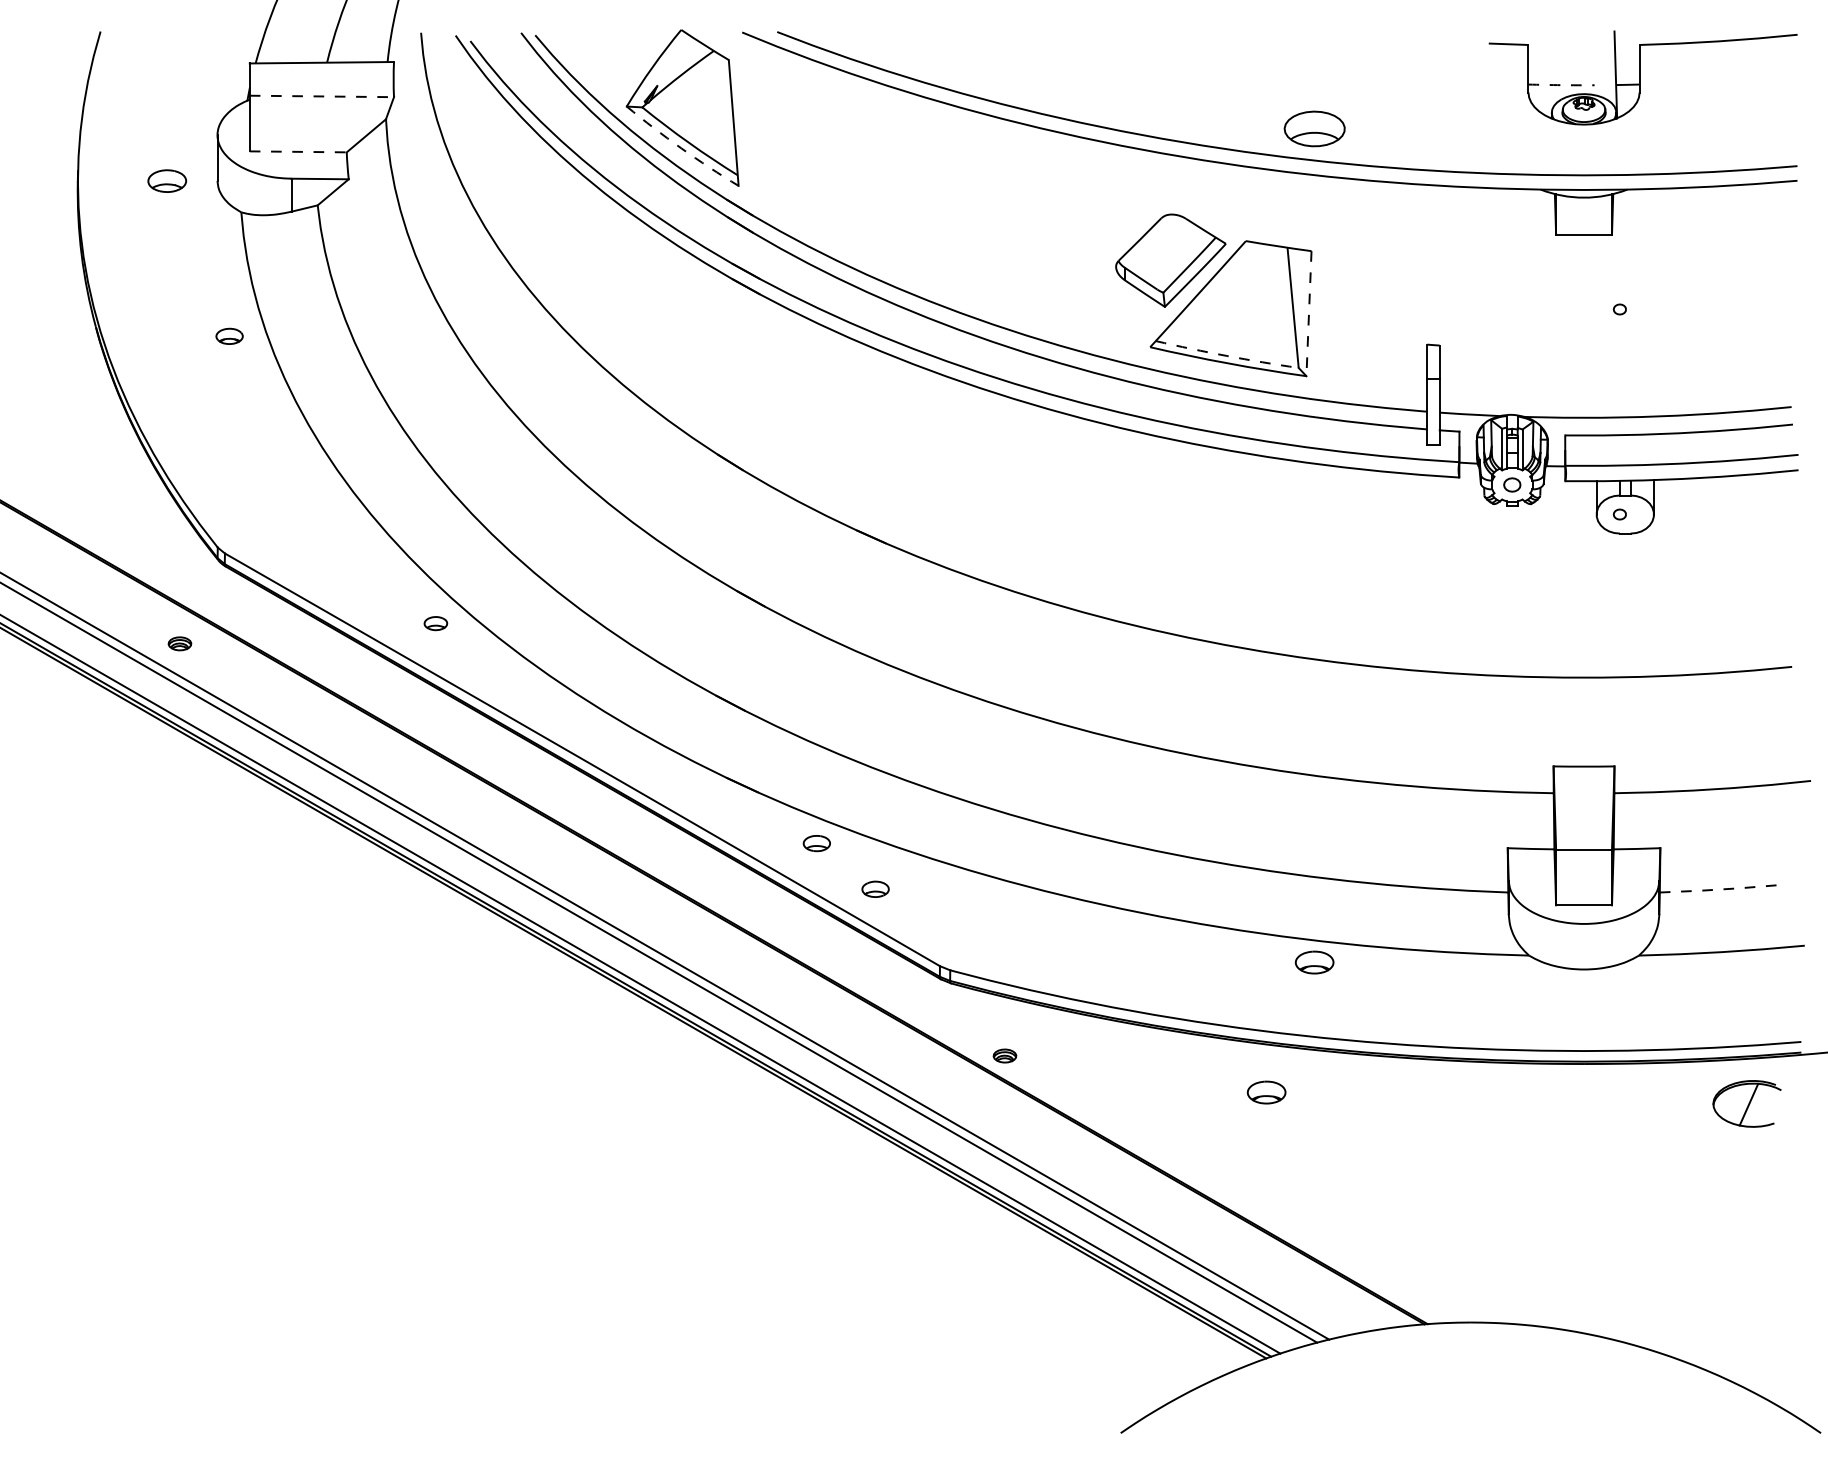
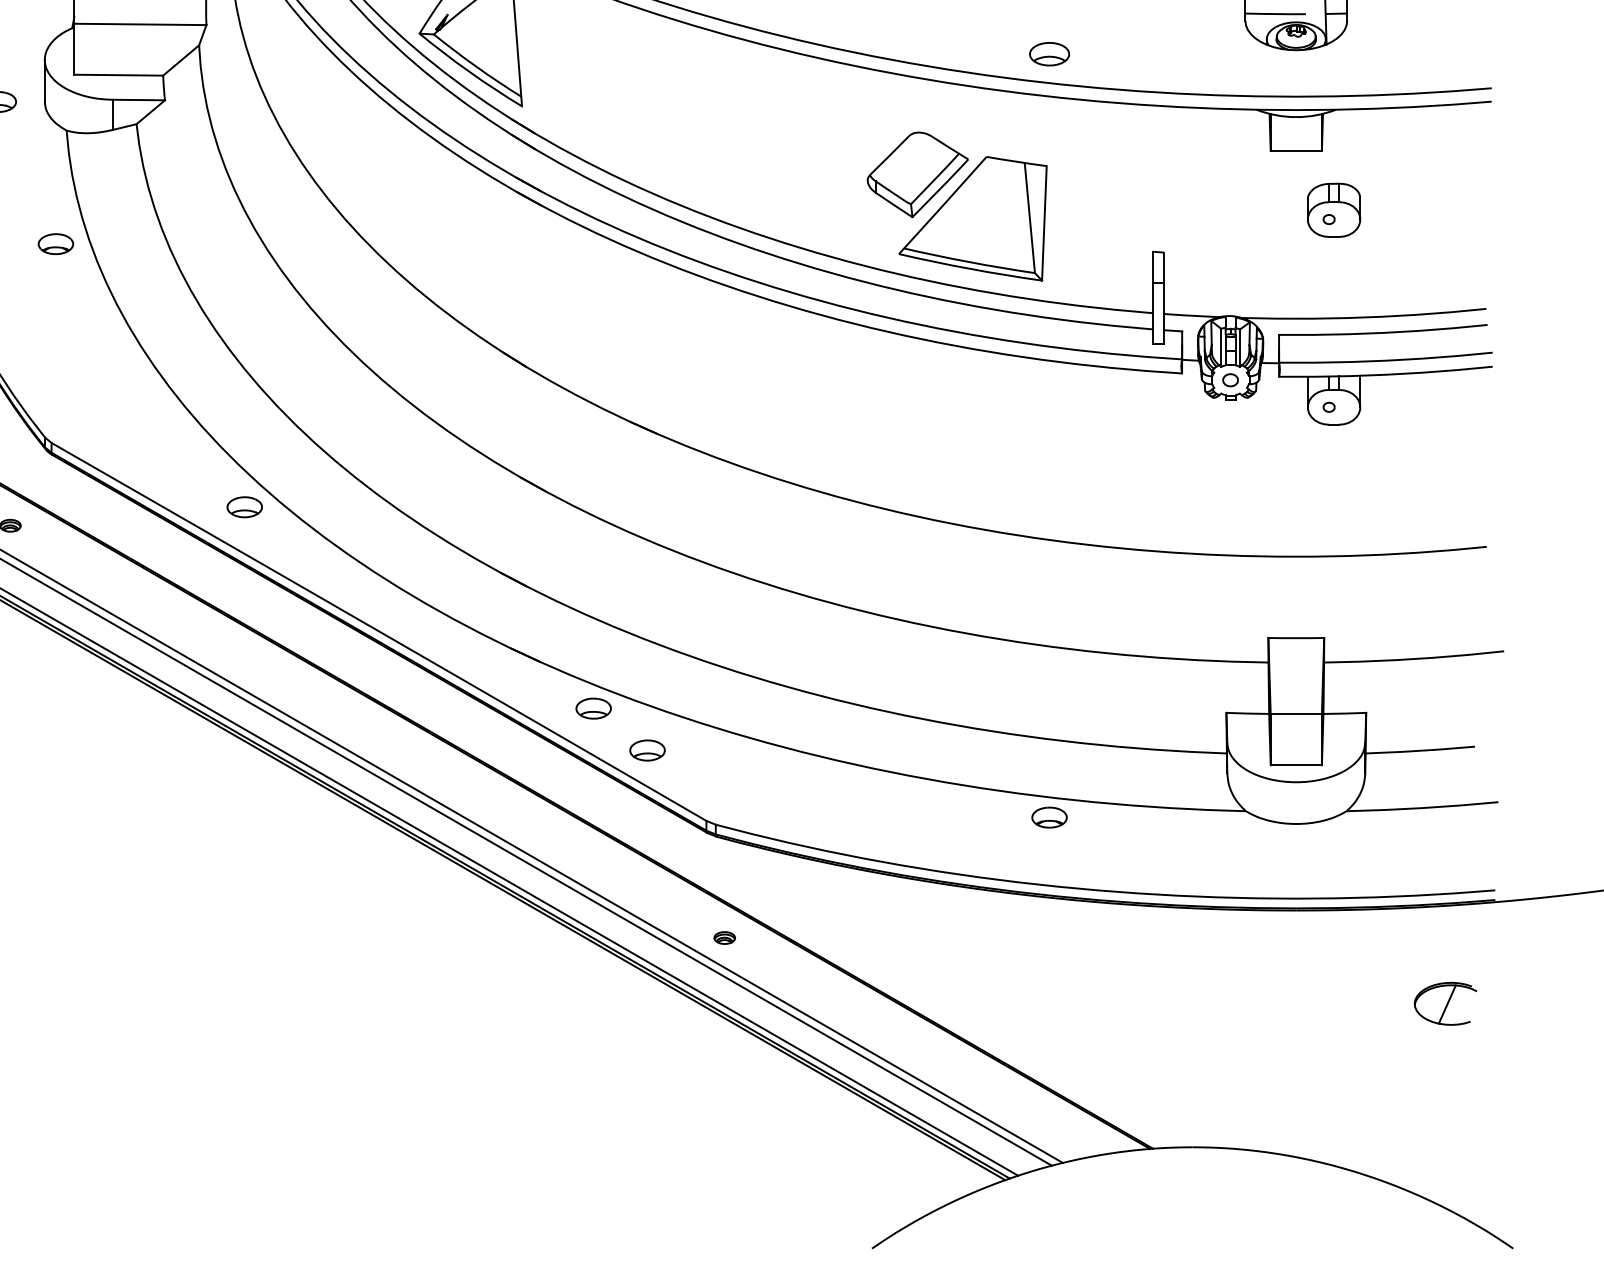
arc: (1561, 85) -> (1275, 14), dashed -> solid
line: (322, 96) -> (140, 24), dashed -> solid
part: (1314, 128) -> (1049, 53), size x0.71
arc: (681, 148) -> (469, 72), dashed -> solid
line: (298, 151) -> (118, 74), dashed -> solid
part: (1624, 299) -> (1333, 210), added
line: (1308, 313) -> (1043, 223), dashed -> solid
part: (229, 336) -> (55, 244), size x1.43
arc: (1226, 355) -> (968, 261), dashed -> solid
part: (435, 623) -> (244, 507), size x1.67
part: (816, 843) -> (593, 708), size x1.43
part: (875, 889) -> (647, 750), size x1.43
line: (1719, 889) -> (1420, 750), dashed -> solid
part: (1004, 1055) -> (724, 937), moved
part: (1266, 1092) -> (1005, 936), removed
part: (1746, 1103) -> (1445, 1003), moved

